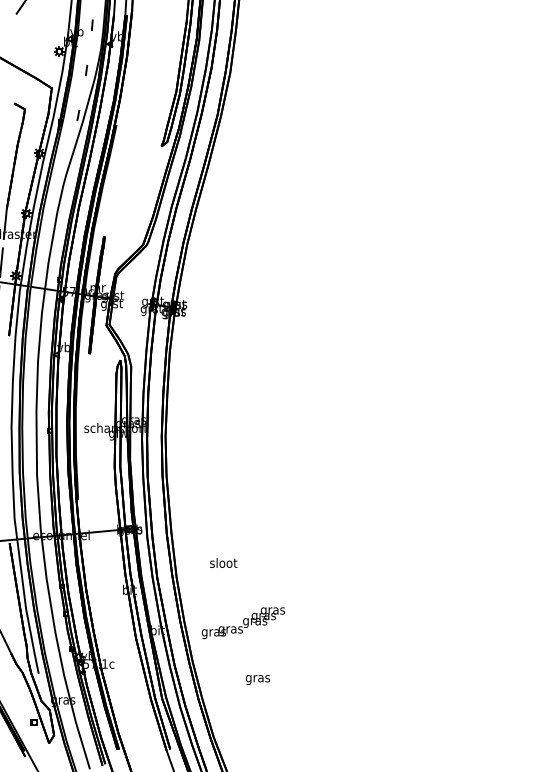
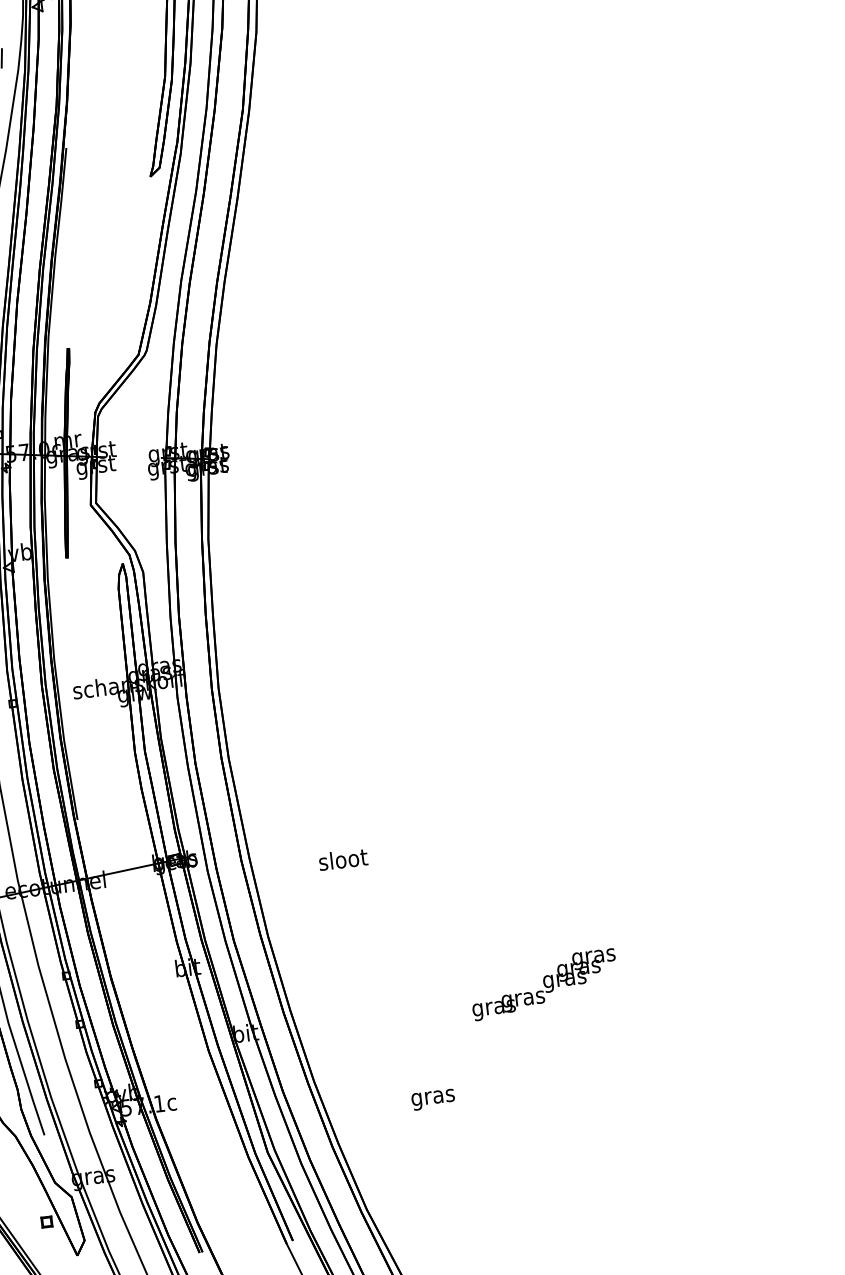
text: (223, 562) -> (342, 858), moved
text: (243, 623) -> (544, 985), moved

